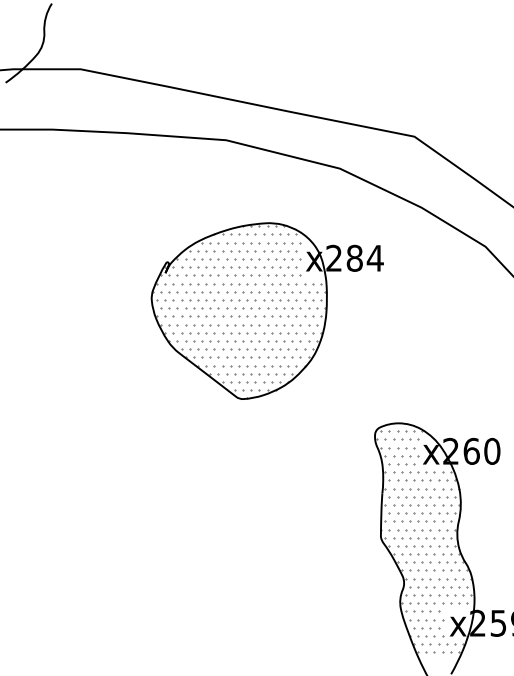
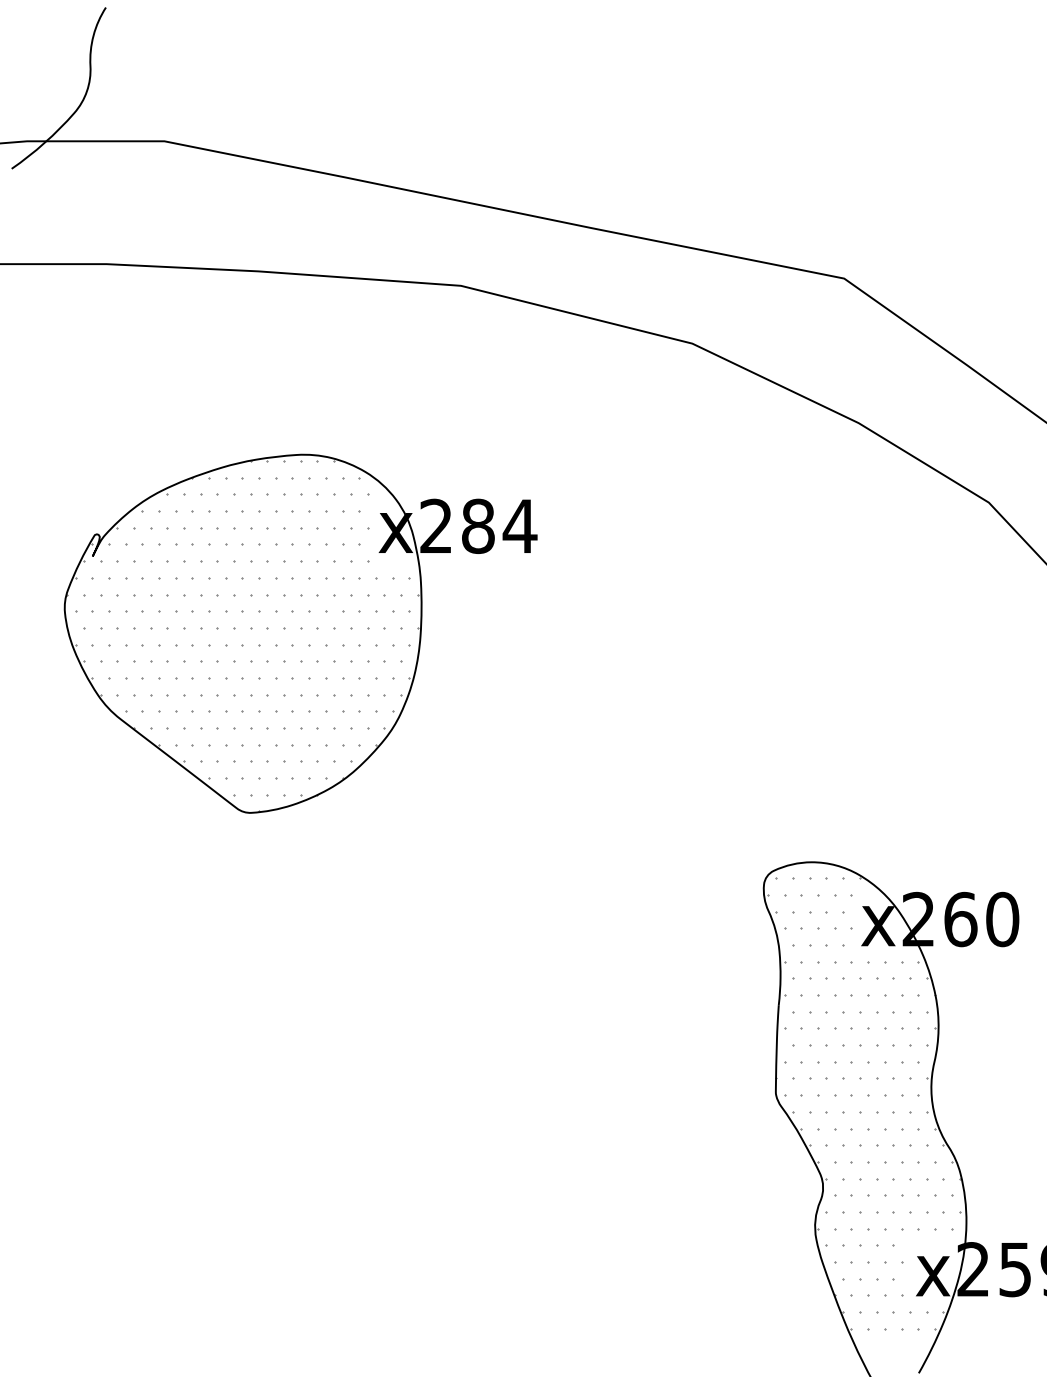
part: (266, 310) -> (298, 632), moved

